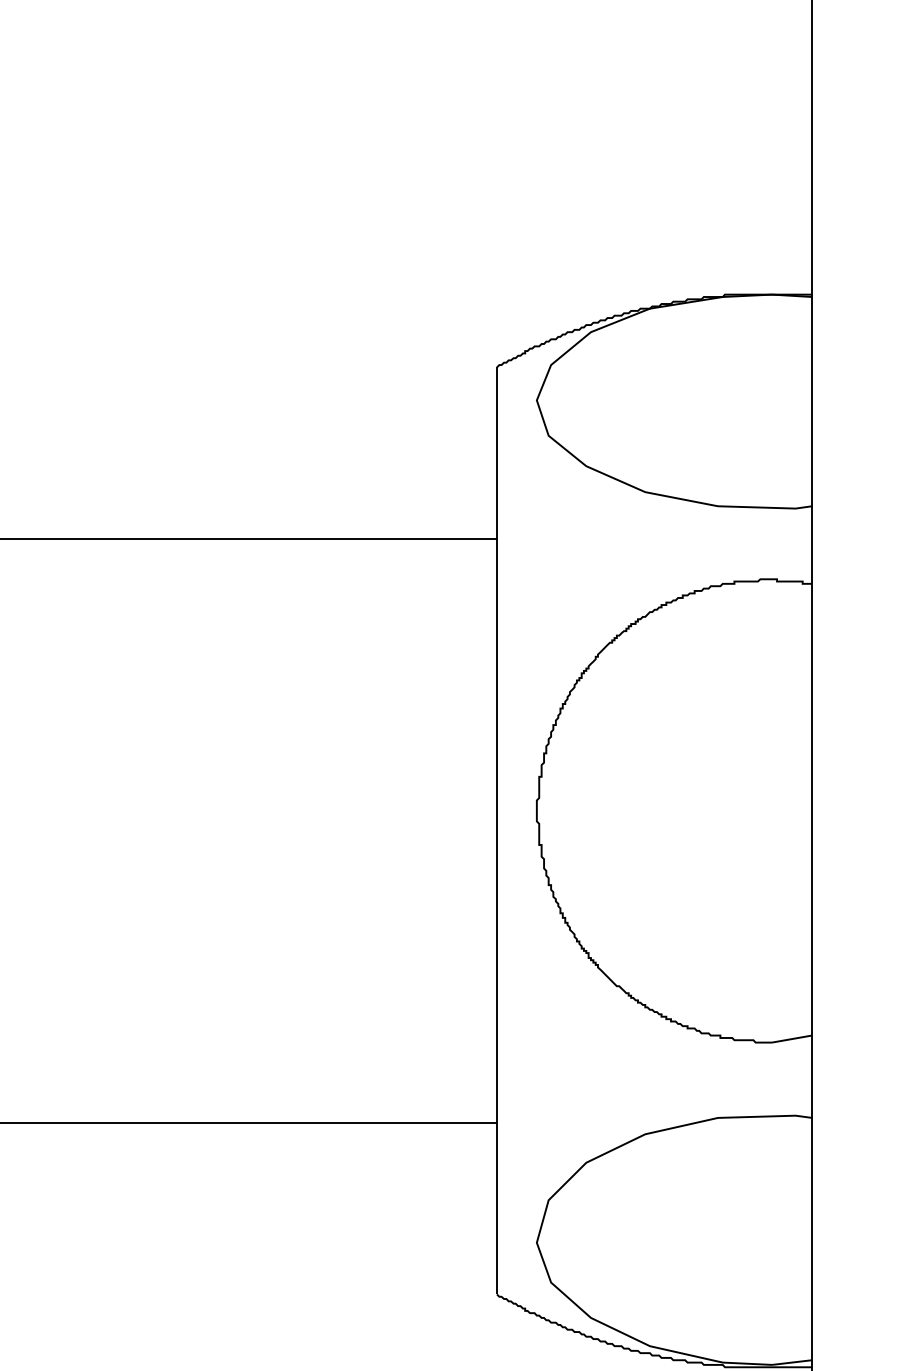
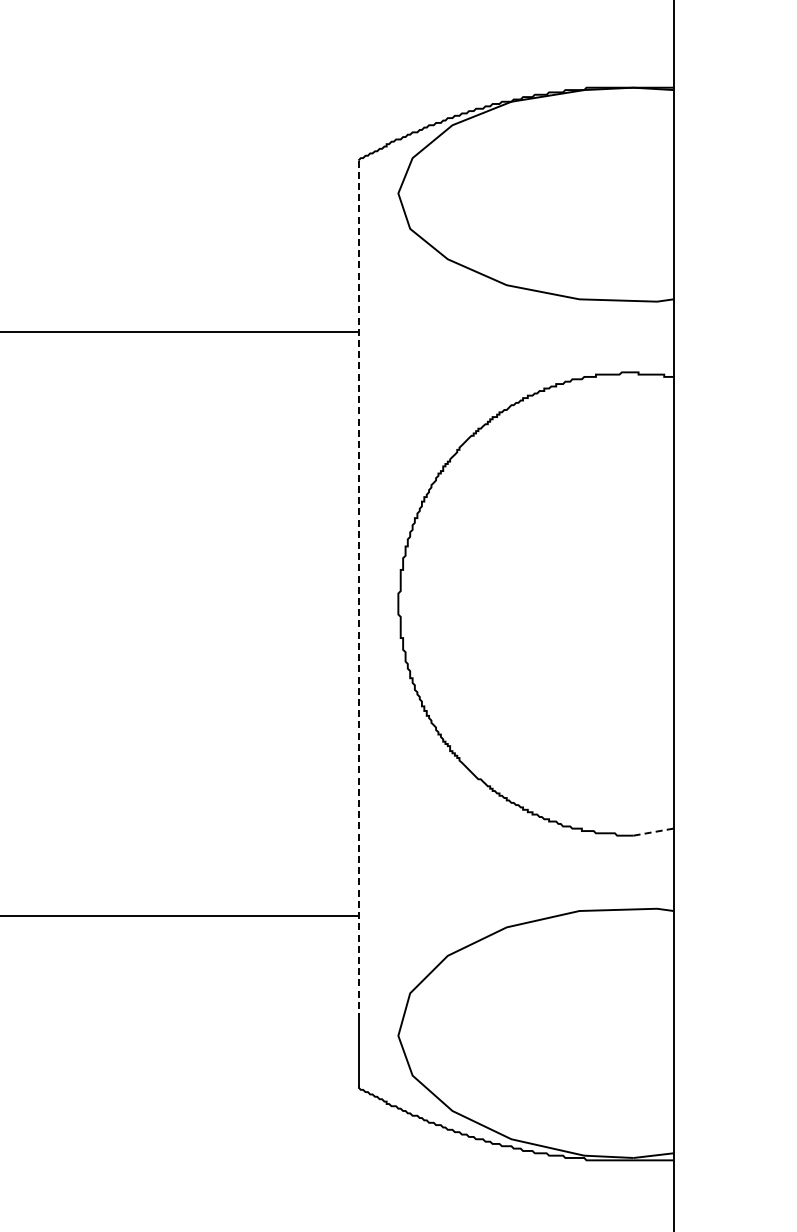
line: (496, 794) -> (358, 587), solid -> dashed
line: (792, 1038) -> (654, 831), solid -> dashed

